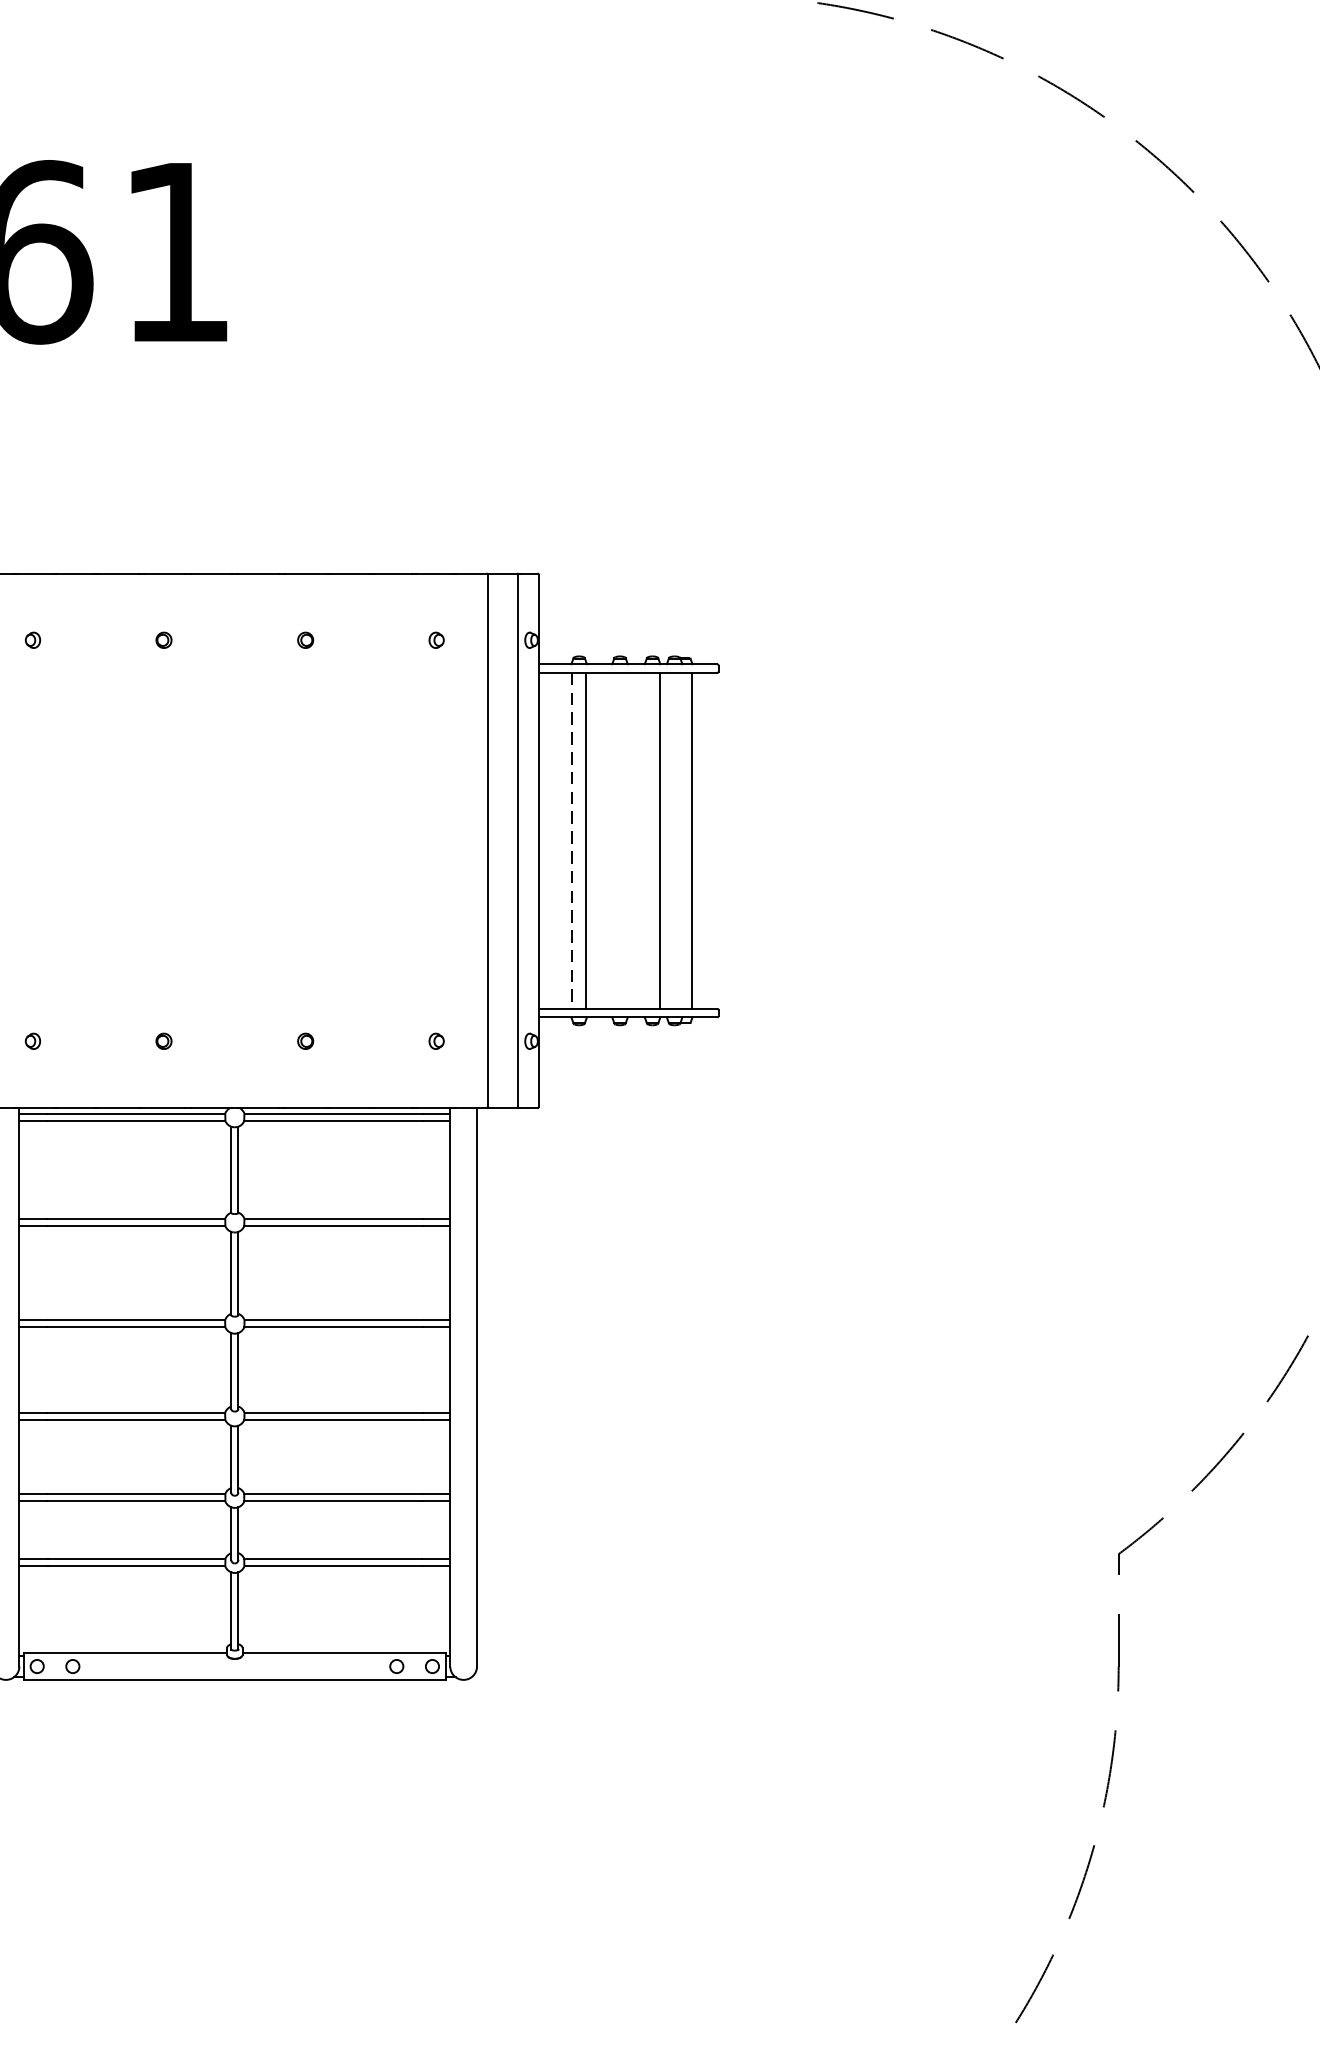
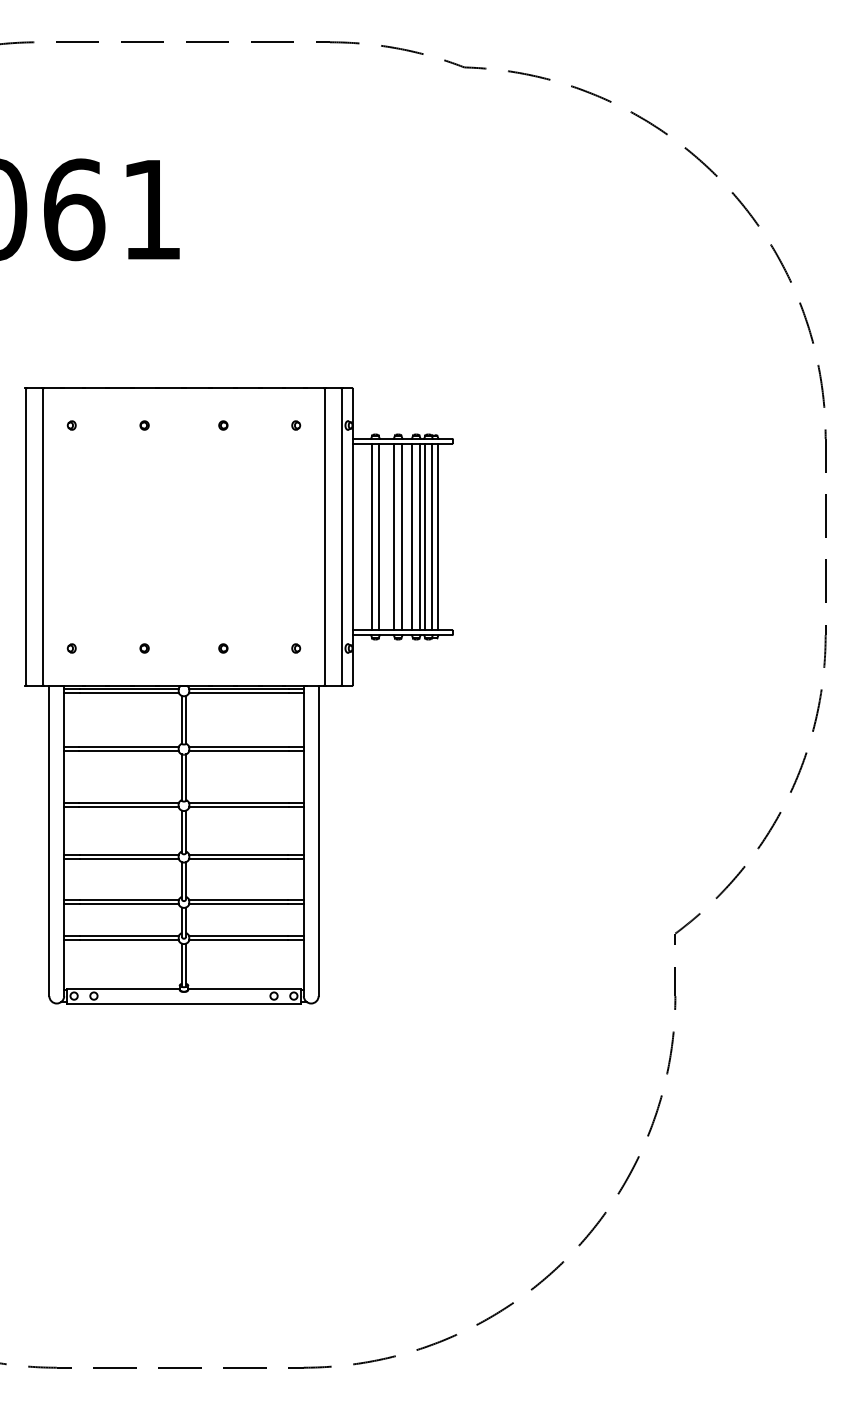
line: (613, 839) -> (394, 536), added
line: (627, 839) -> (402, 536), added
line: (645, 839) -> (412, 536), added
line: (667, 839) -> (424, 536), added
line: (681, 839) -> (432, 536), added
line: (572, 841) -> (371, 537), dashed -> solid

